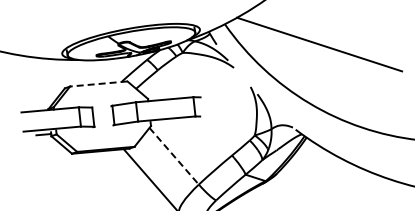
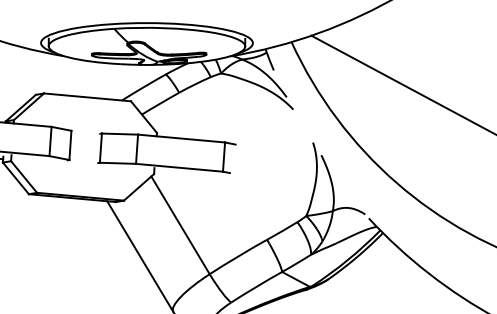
line: (98, 83) -> (87, 96), dashed -> solid
line: (174, 156) -> (180, 225), dashed -> solid

